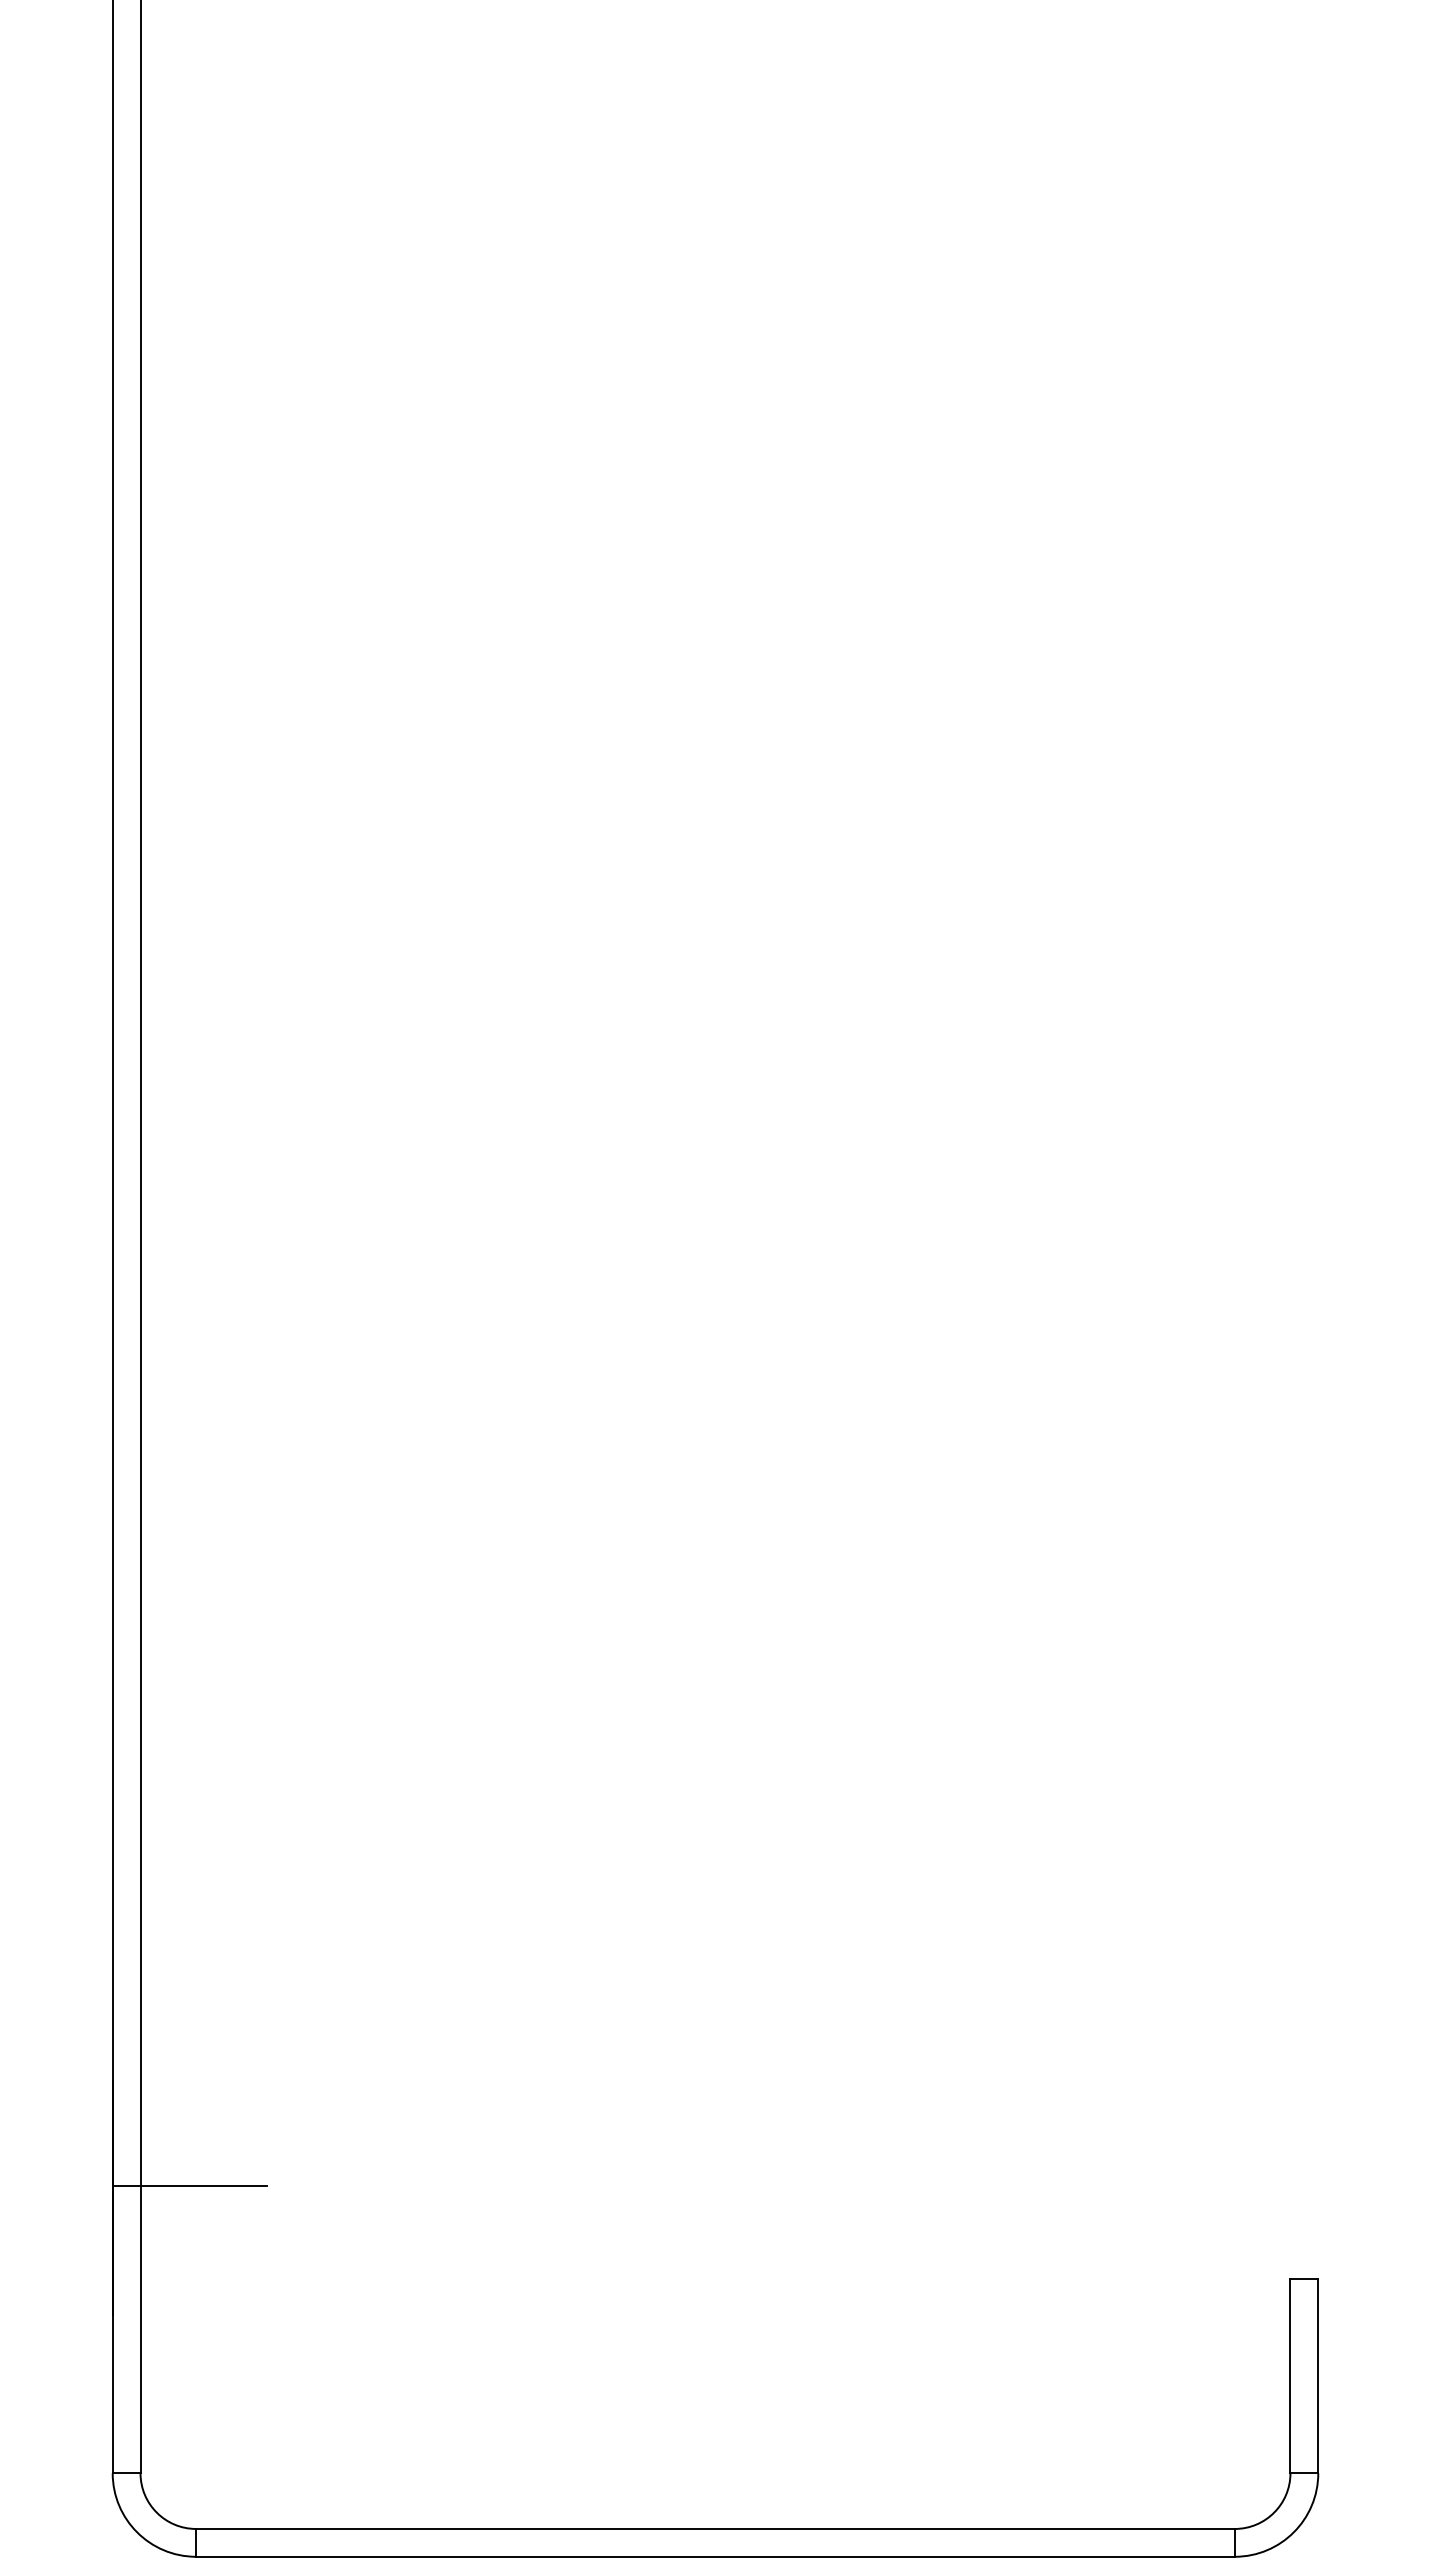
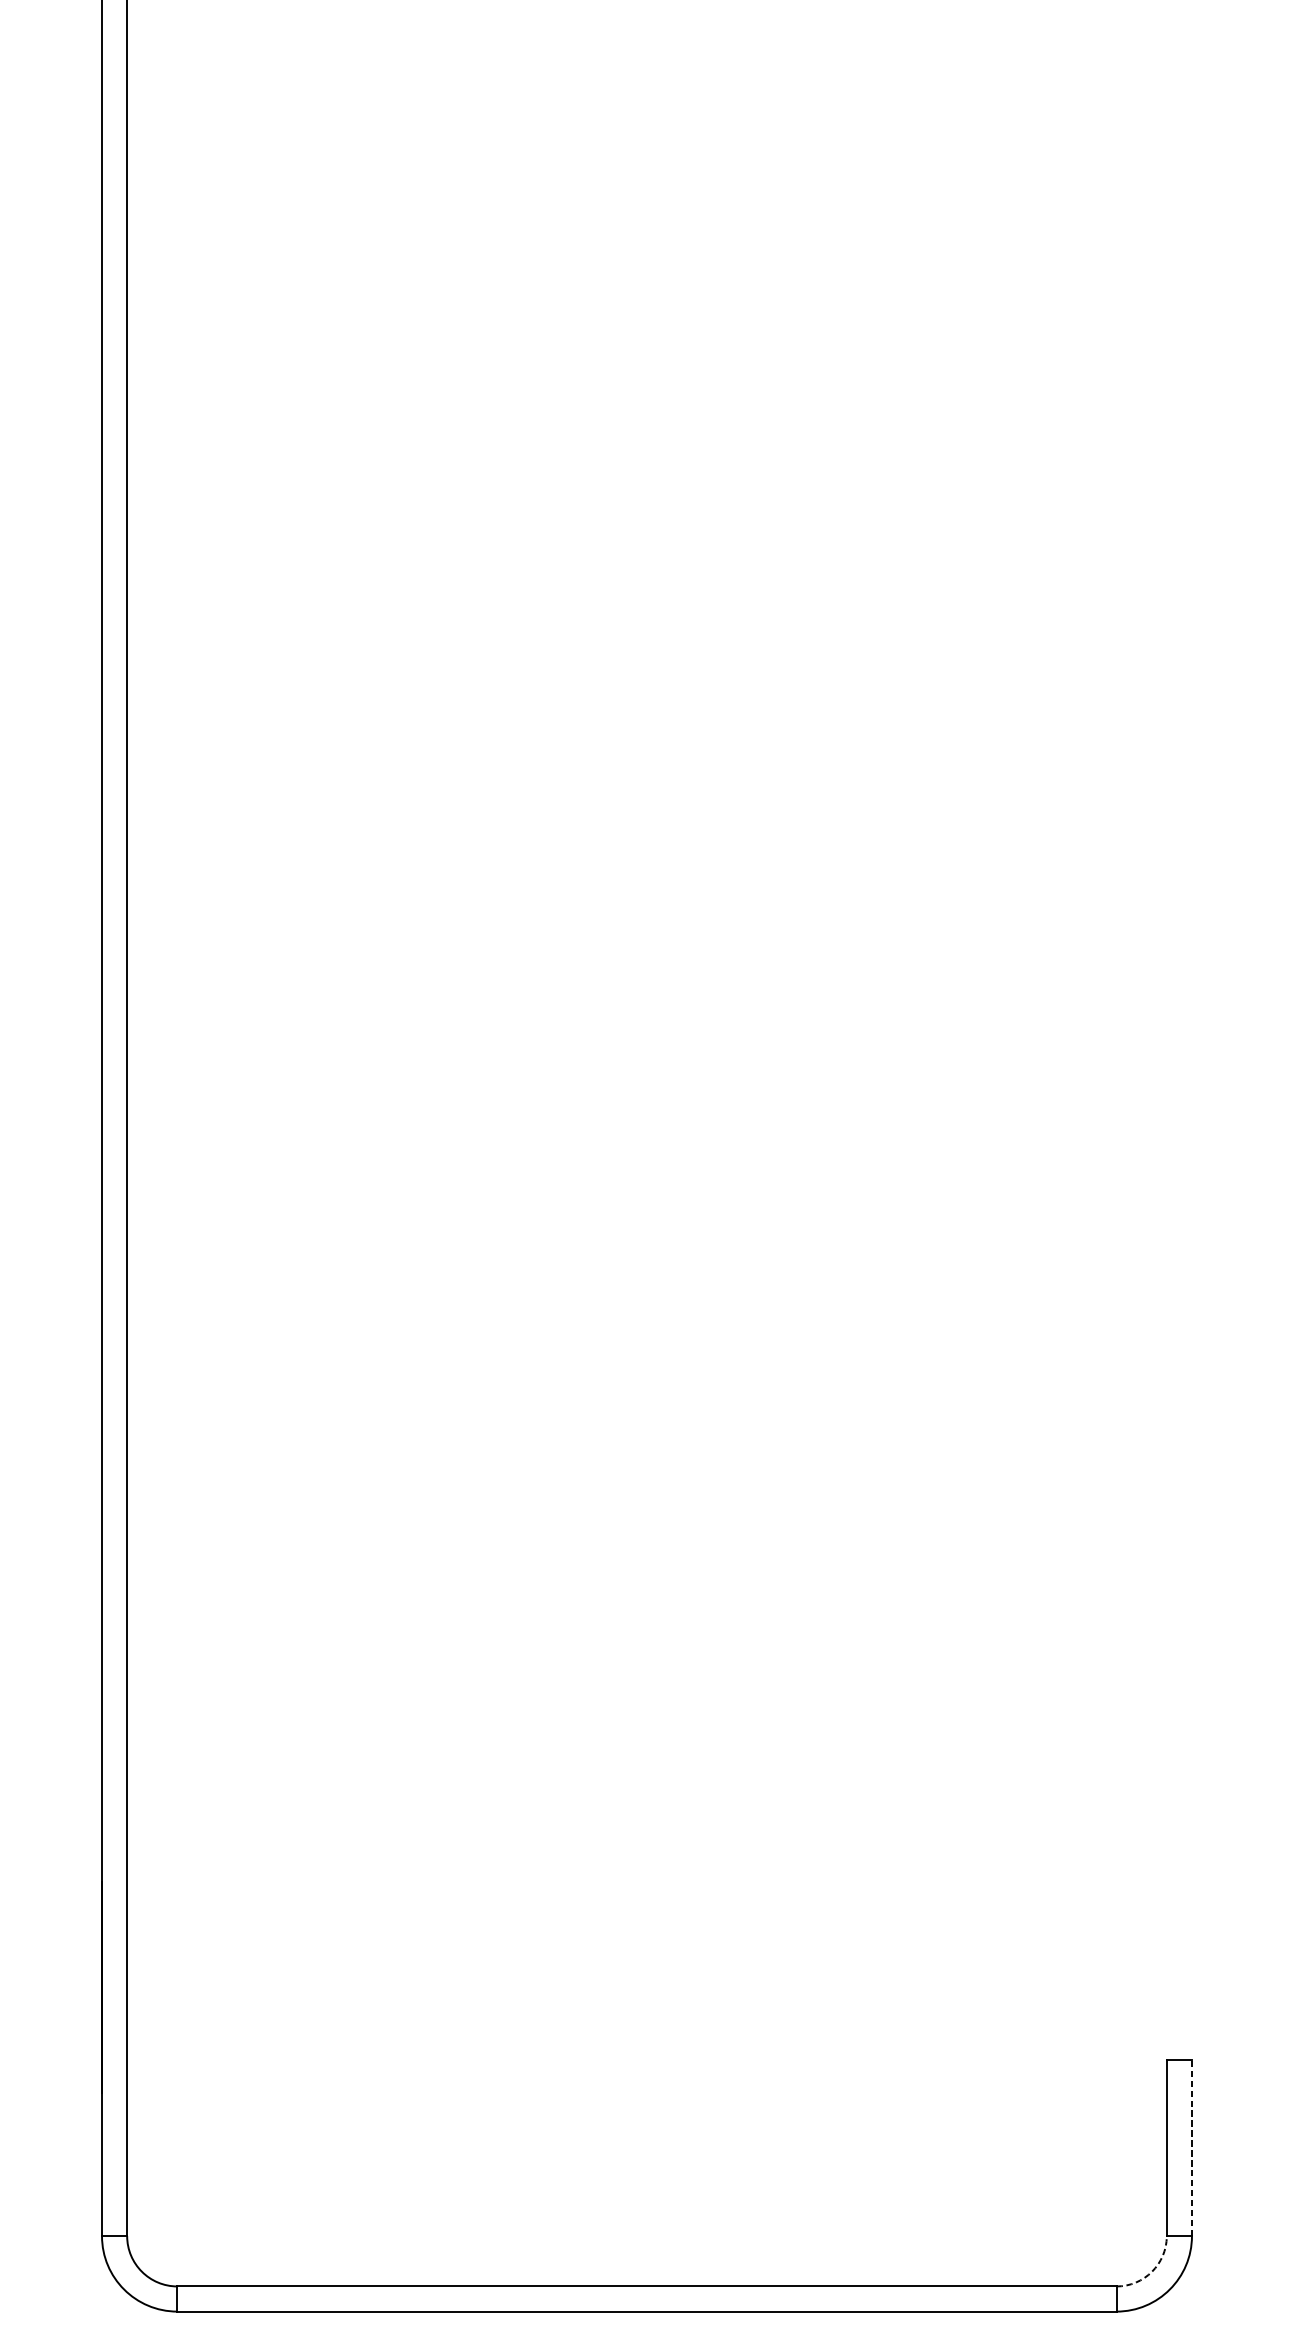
line: (189, 2185) -> (171, 1975), removed
line: (1318, 2375) -> (1192, 2147), solid -> dashed
arc: (1274, 2512) -> (1152, 2271), solid -> dashed

